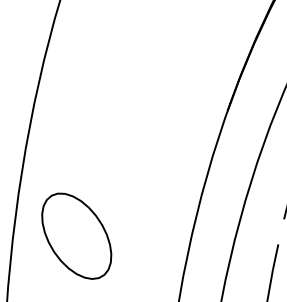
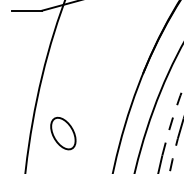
part: (77, 235) -> (63, 133), size x0.71

